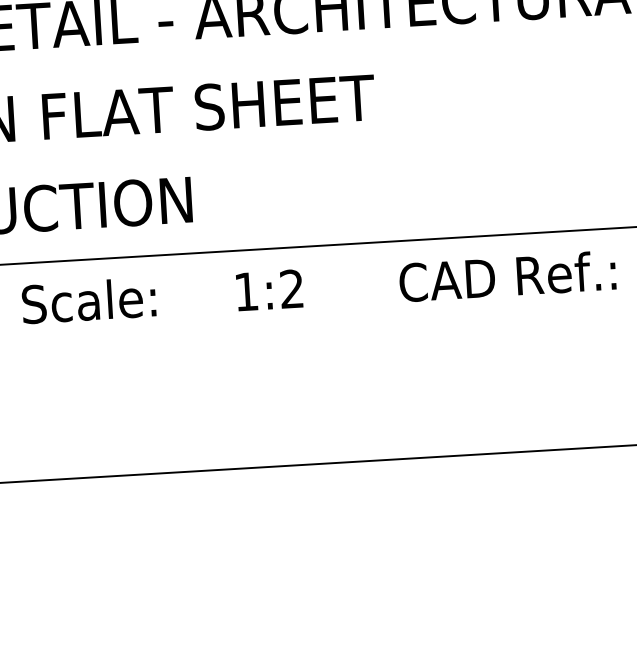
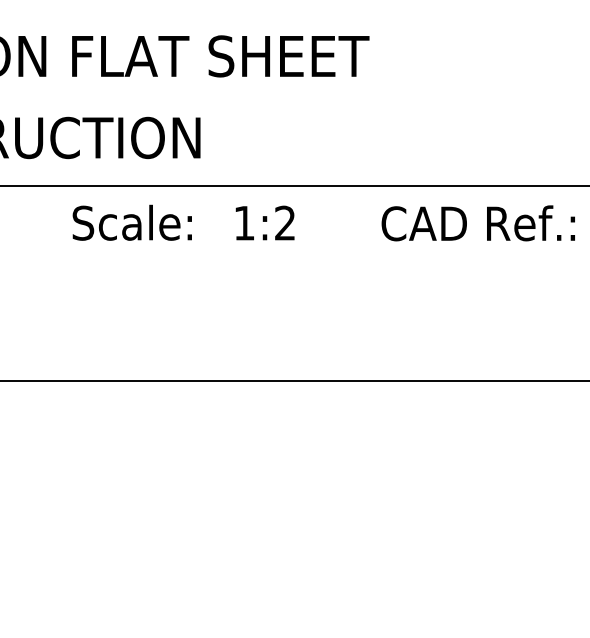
text: (87, 300) -> (131, 222), moved

